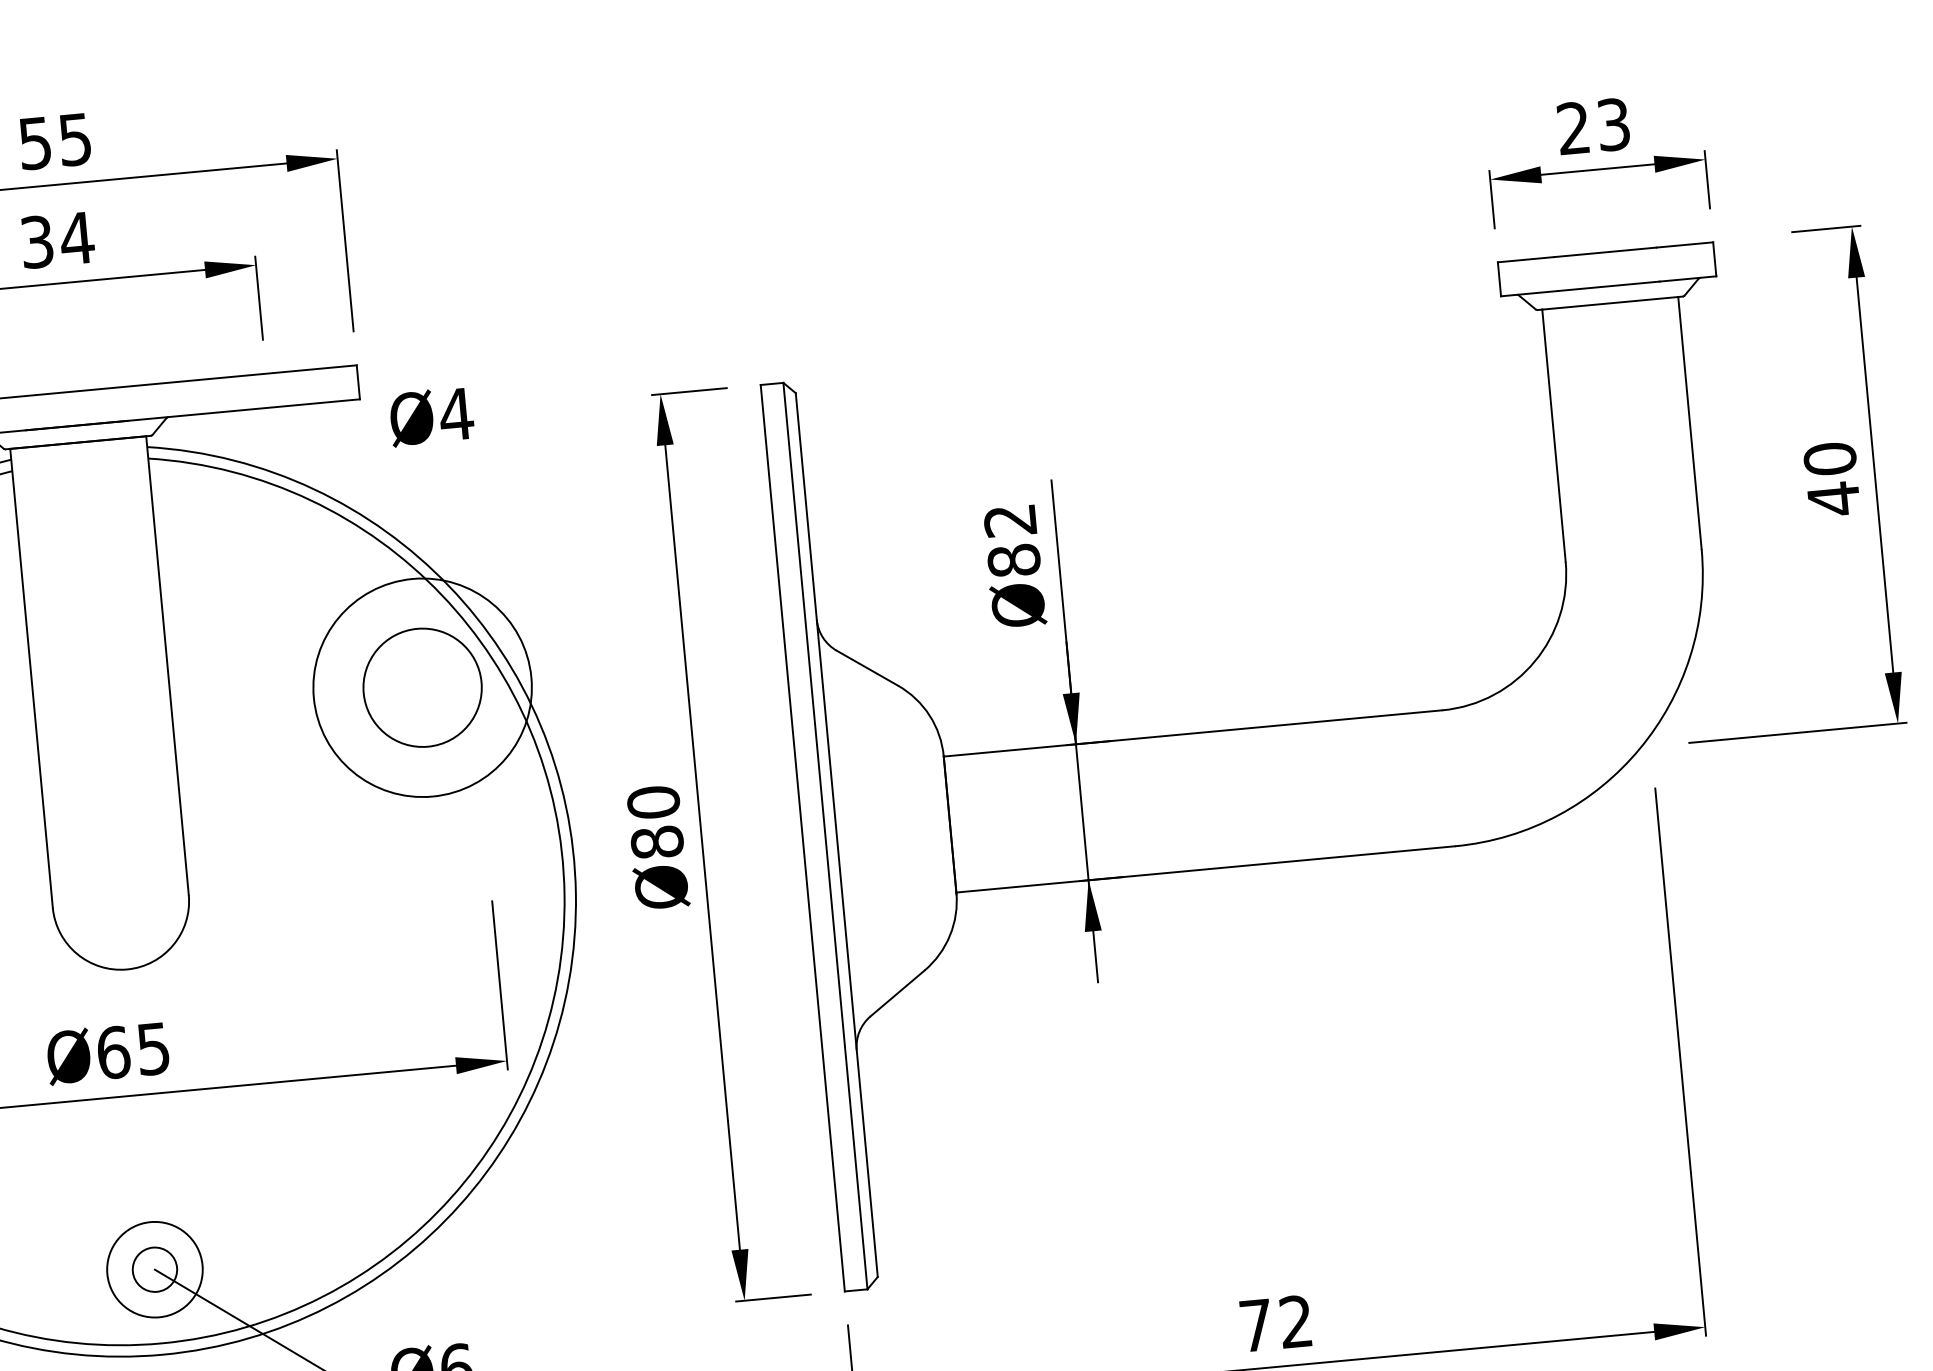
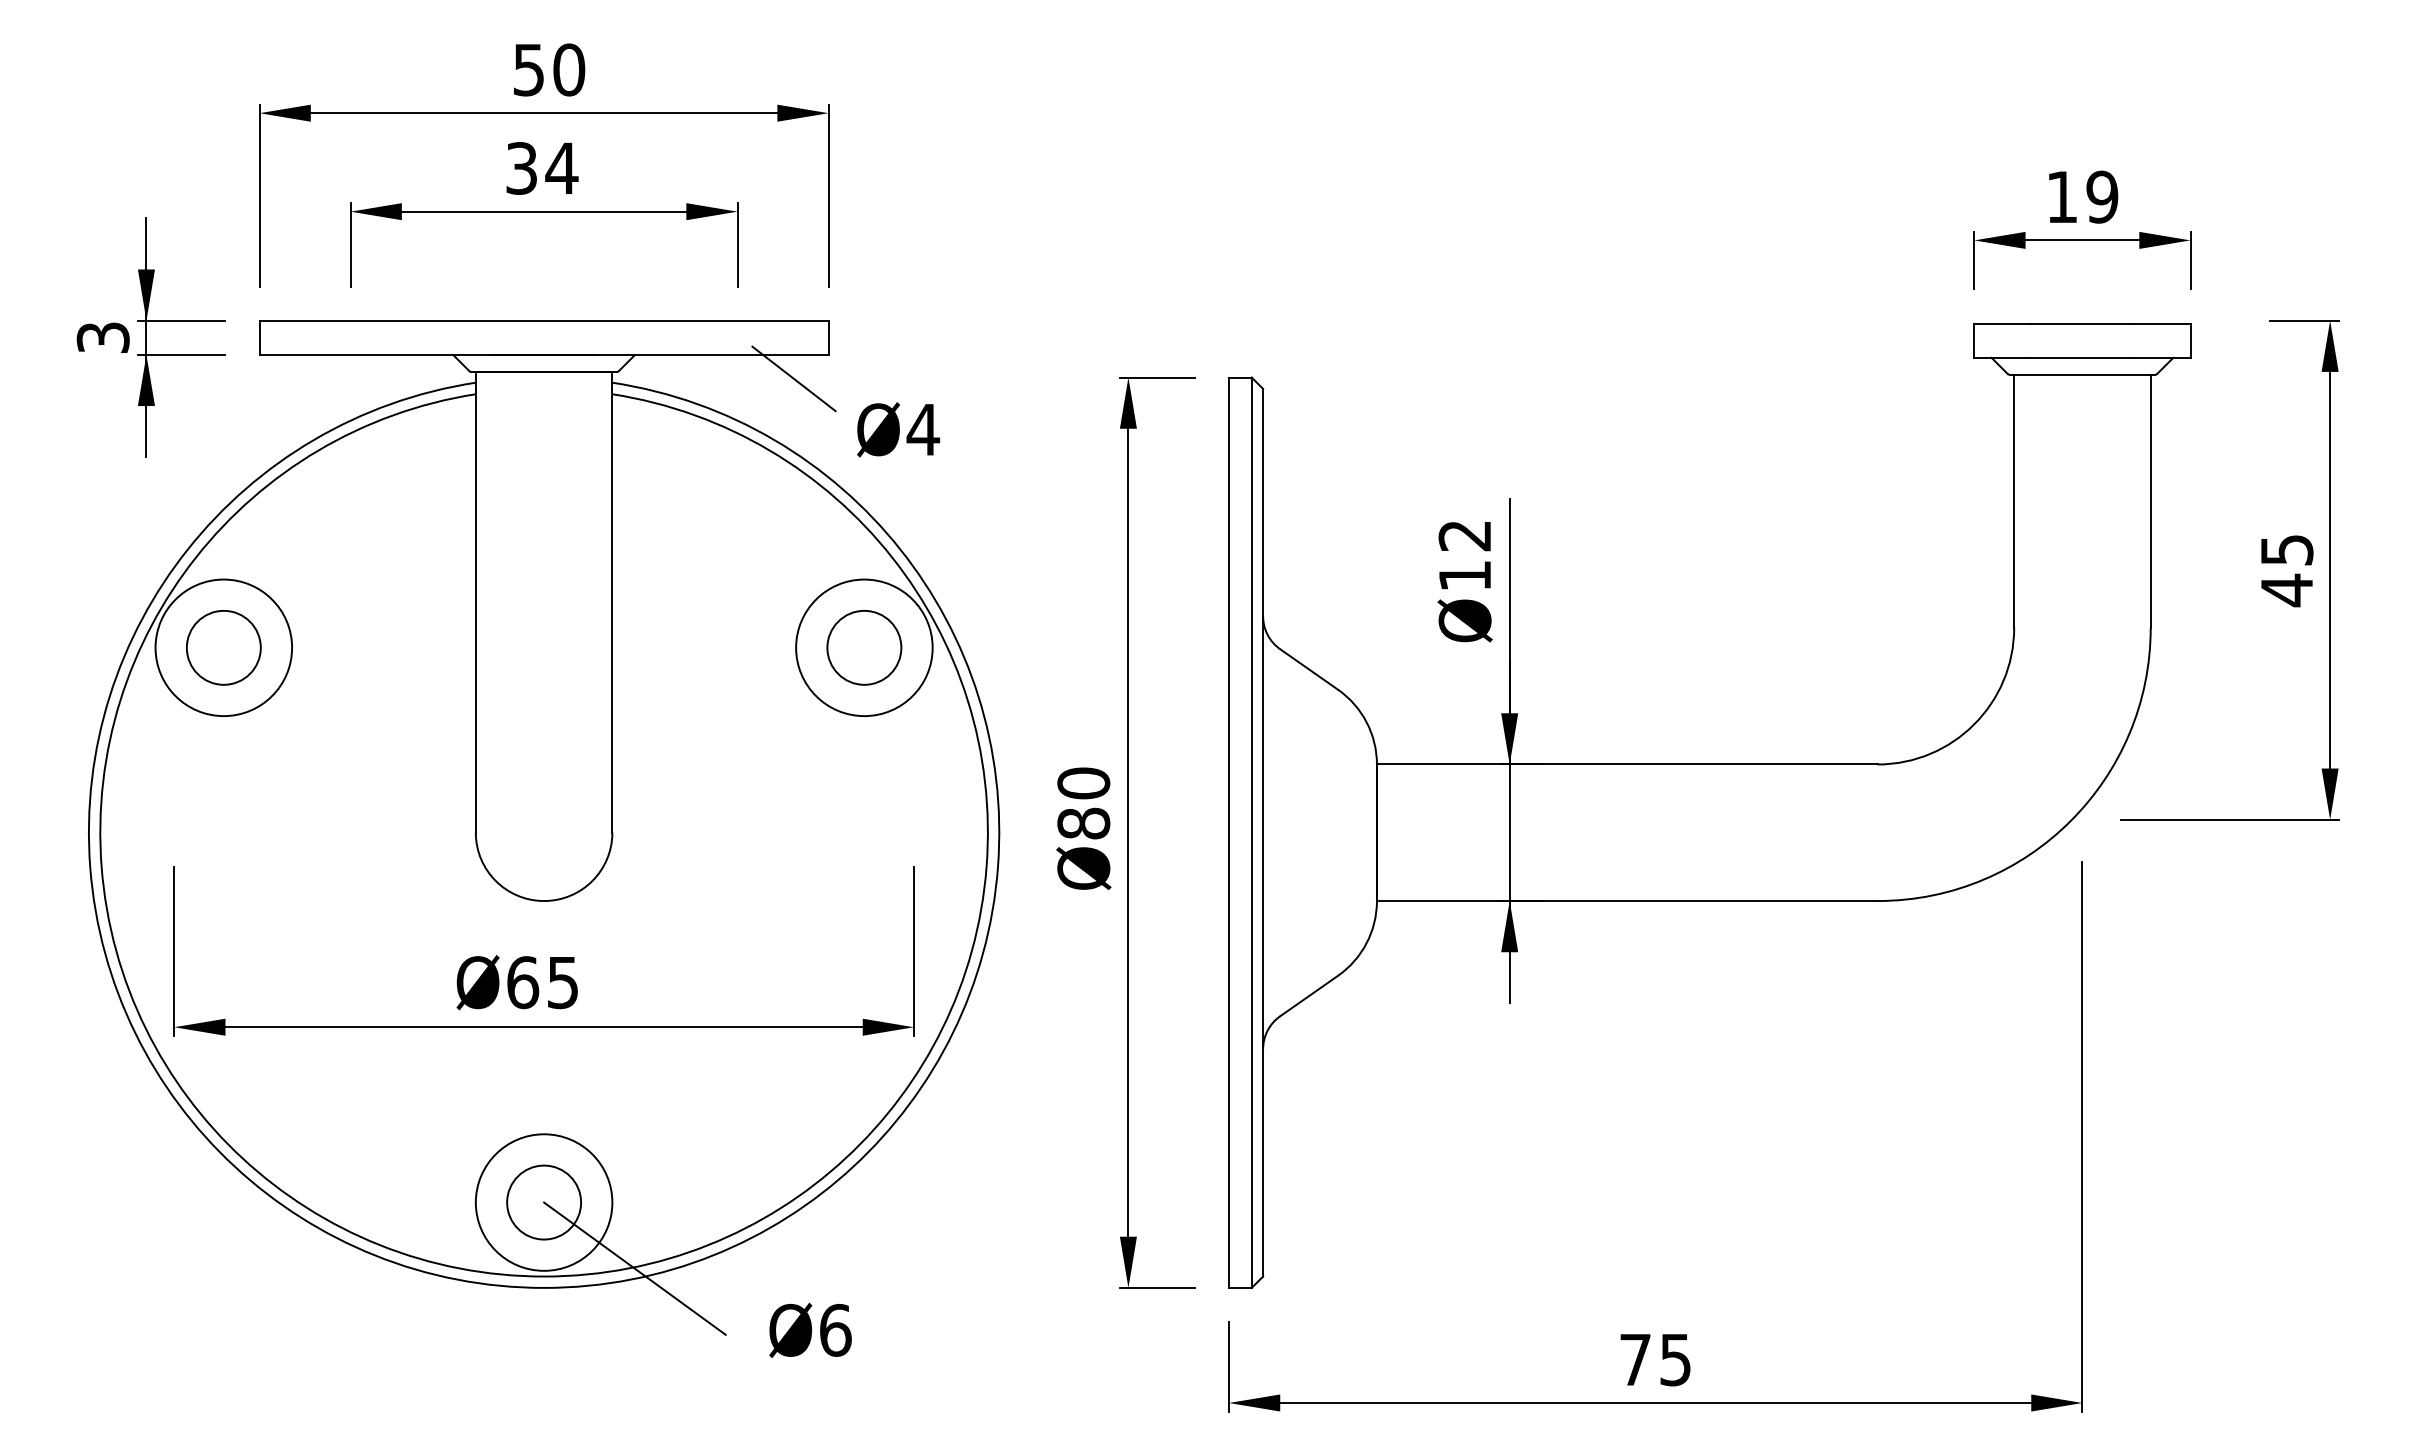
text: (1593, 125) -> (2082, 196), 23 -> 19
text: (75, 139) -> (569, 69), 55 -> 50
text: (431, 416) -> (898, 429), moved
line: (327, 426) -> (793, 378), added
text: (1829, 458) -> (2286, 549), 40 -> 45
text: (1013, 560) -> (1464, 575), Ø82 -> Ø12
circle: (422, 687) -> (864, 647), size x0.62
circle: (422, 687) -> (864, 647), size x0.62
circle: (154, 1269) -> (543, 1202), size x1.43
circle: (155, 1269) -> (544, 1202), size x1.67
text: (1296, 1321) -> (1675, 1359), 72 -> 75

